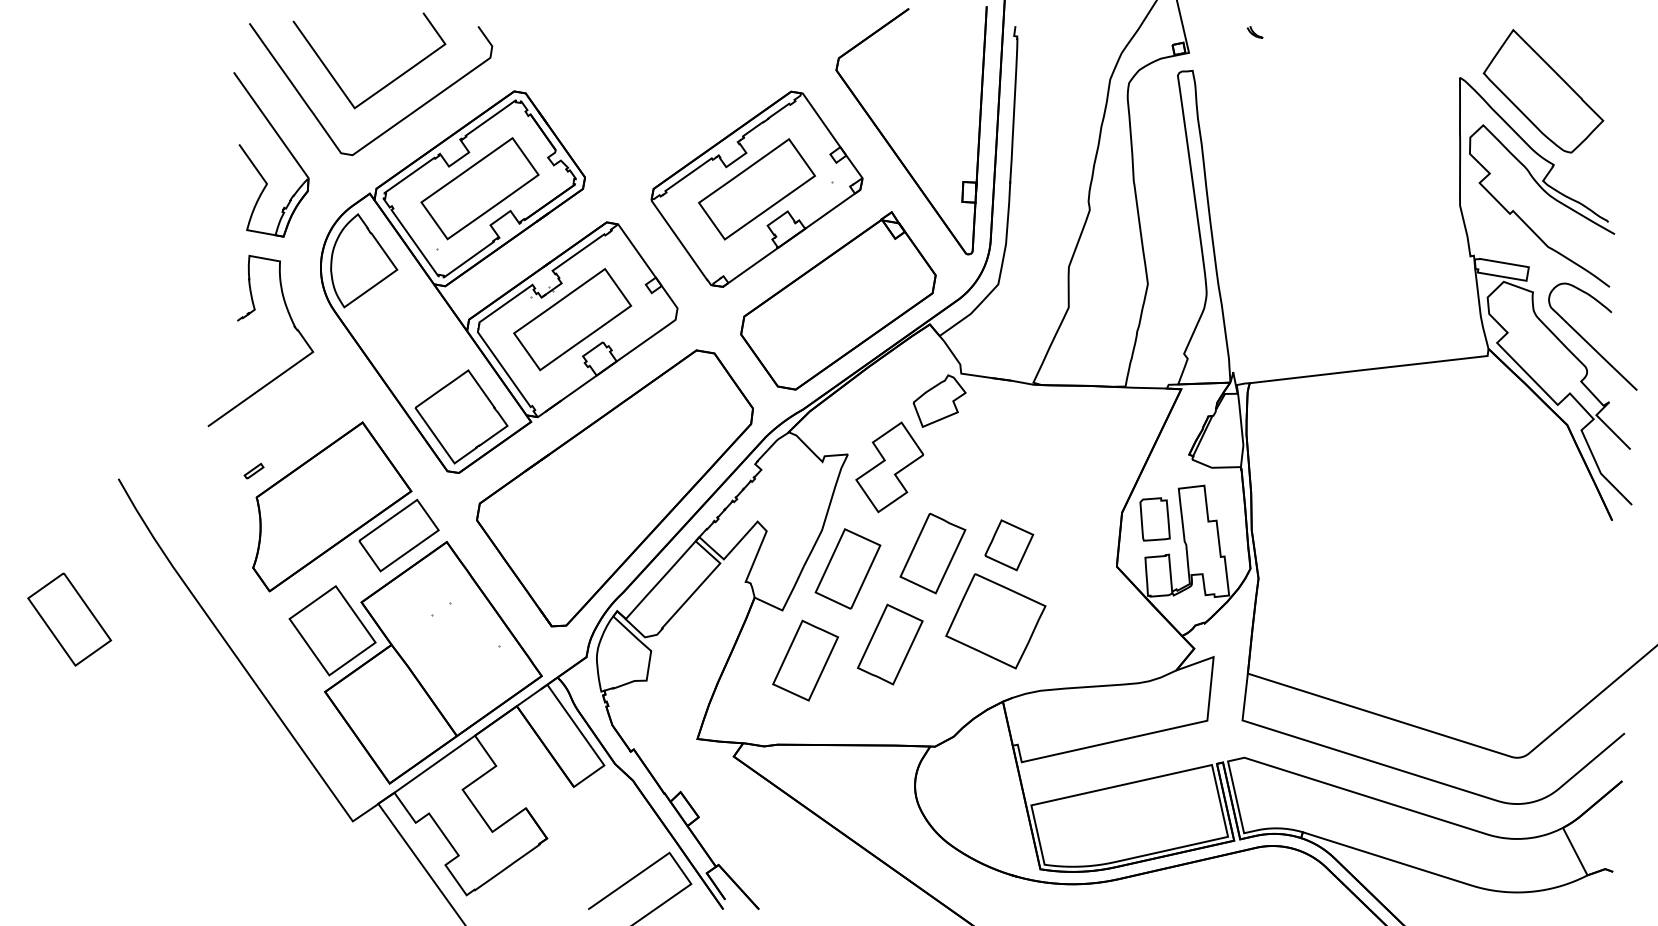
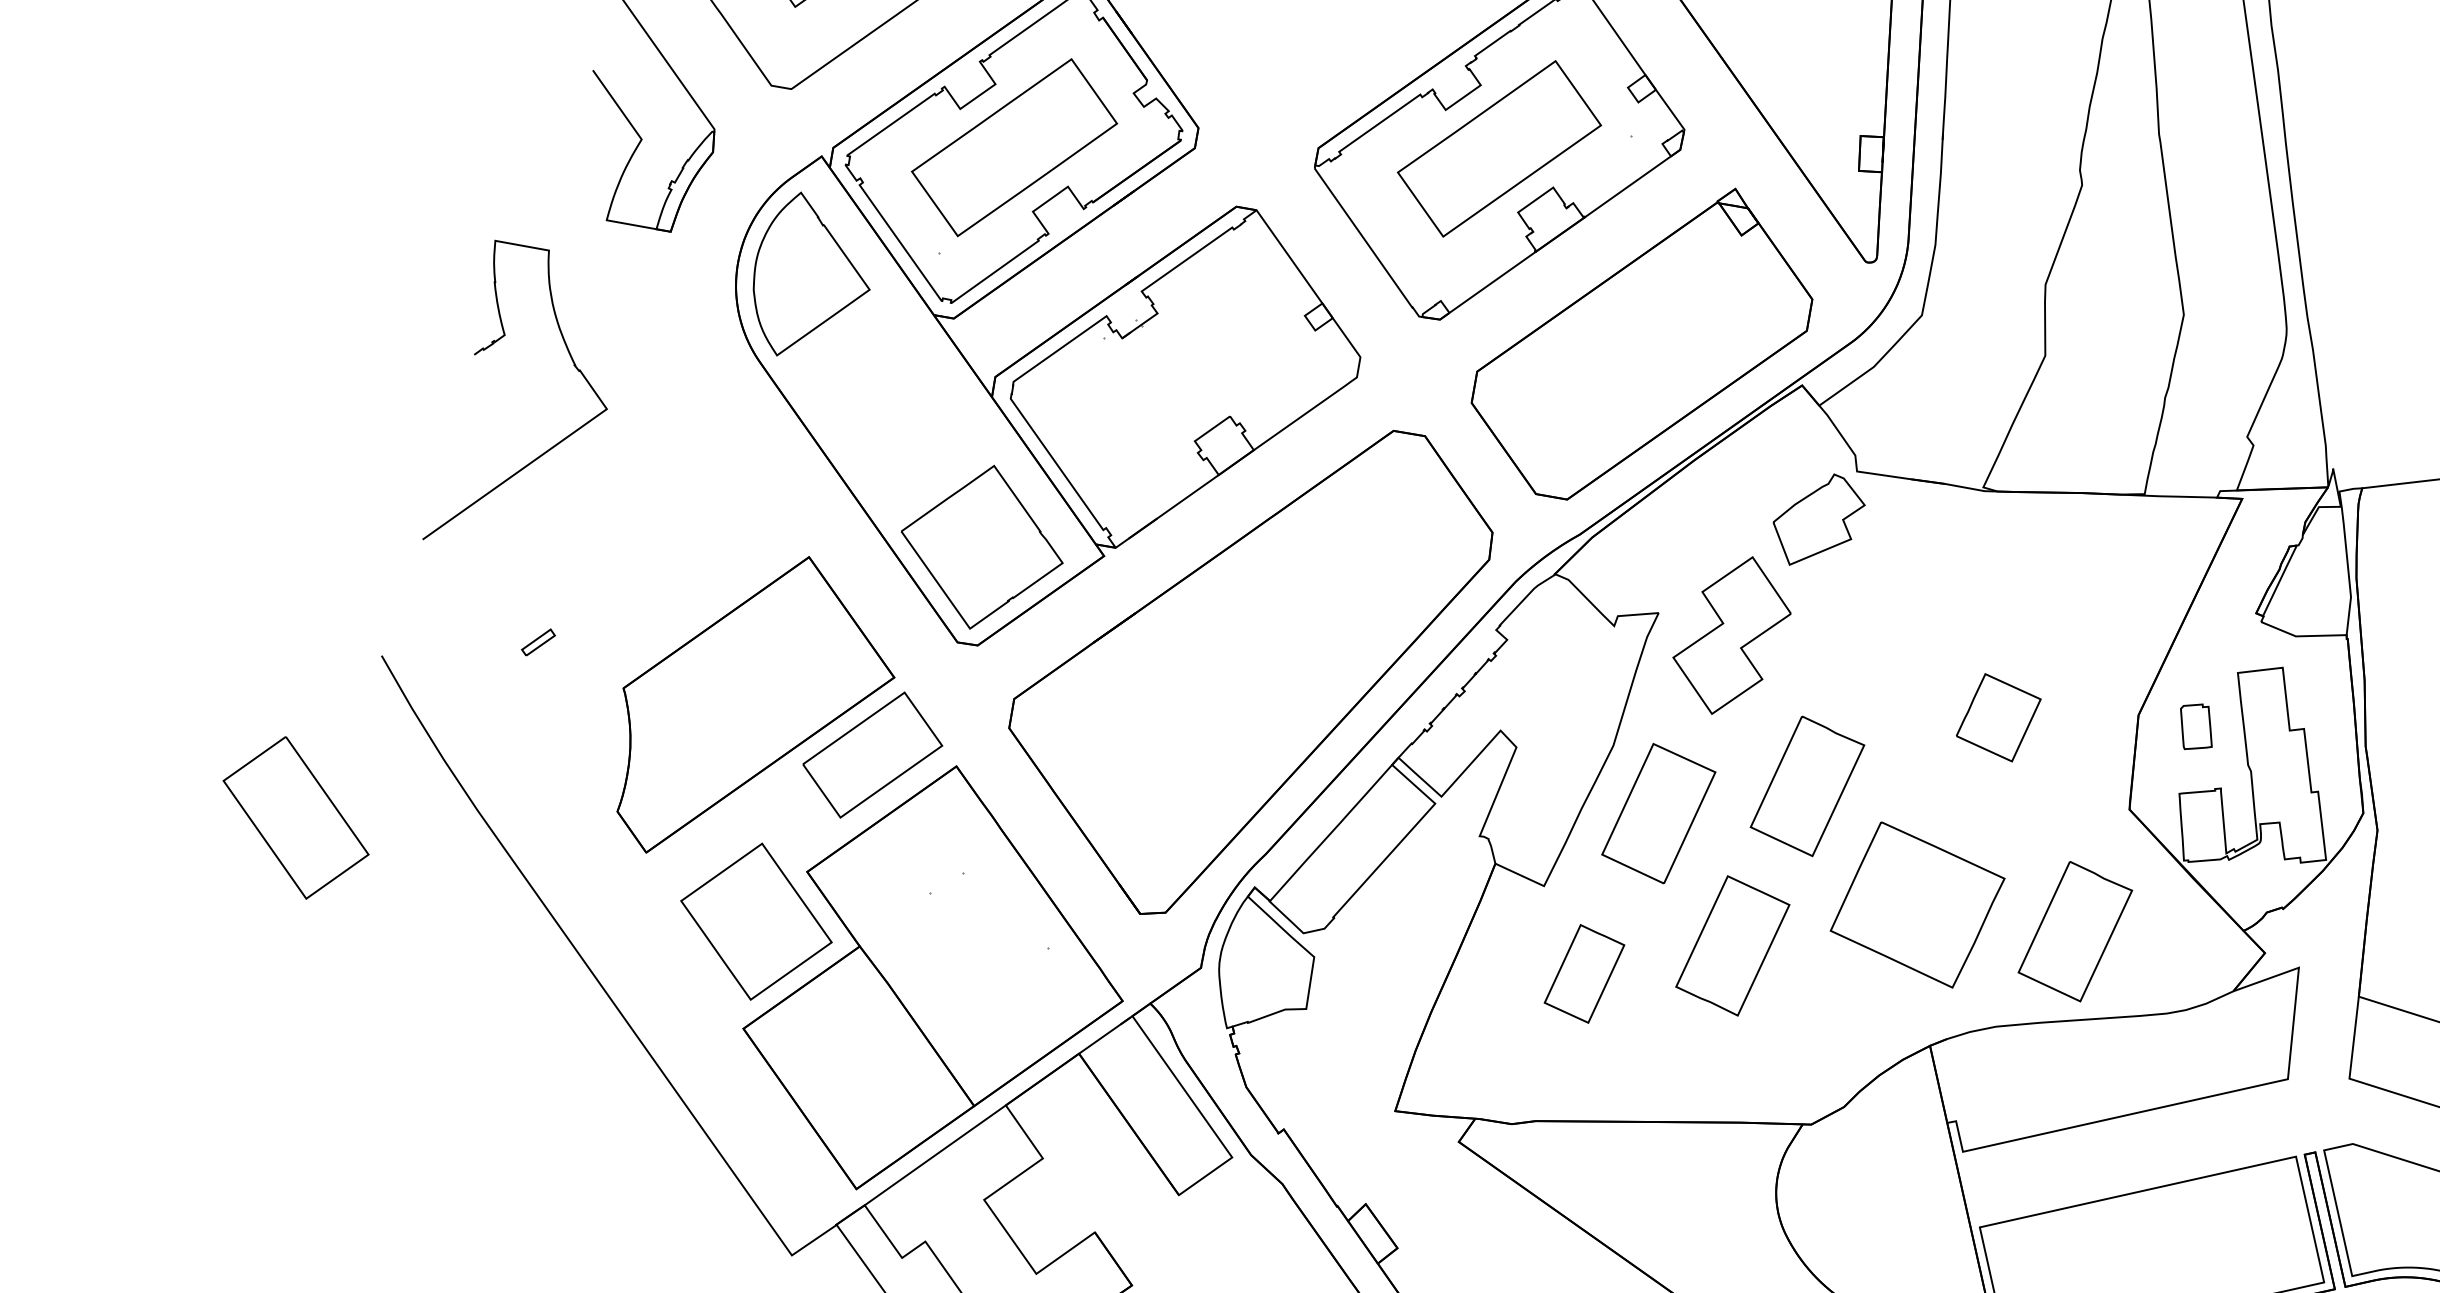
curve: (244, 318) -> (486, 350), moved
part: (572, 319) -> (1176, 376), removed
part: (253, 470) -> (537, 641), moved
part: (1154, 519) -> (2195, 726), size x0.6
part: (1009, 545) -> (1999, 718), moved
part: (69, 619) -> (295, 817), moved
part: (1085, 636) -> (2074, 931), added
part: (805, 660) -> (1584, 973), size x0.7

